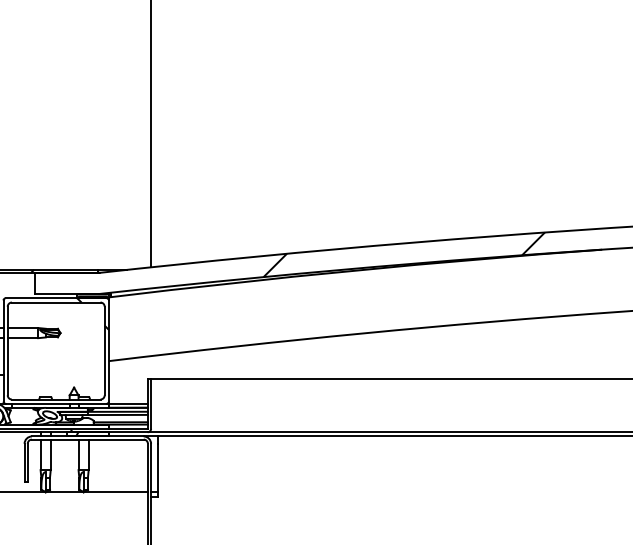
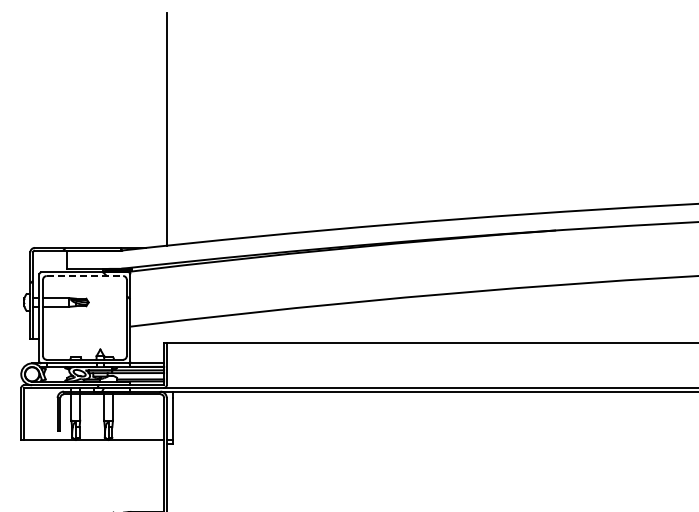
hatch: (403, 254) -> (384, 234), removed
line: (56, 303) -> (85, 276), solid -> dashed

